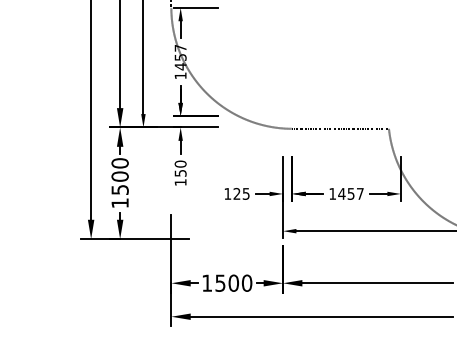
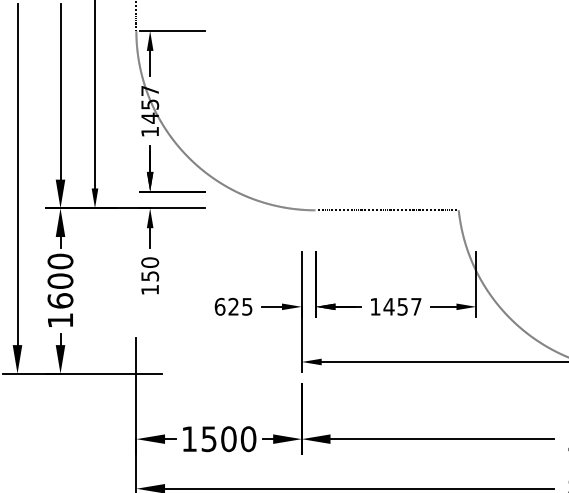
text: (119, 189) -> (59, 300), 1500 -> 1600
text: (227, 193) -> (219, 306), 125 -> 625

